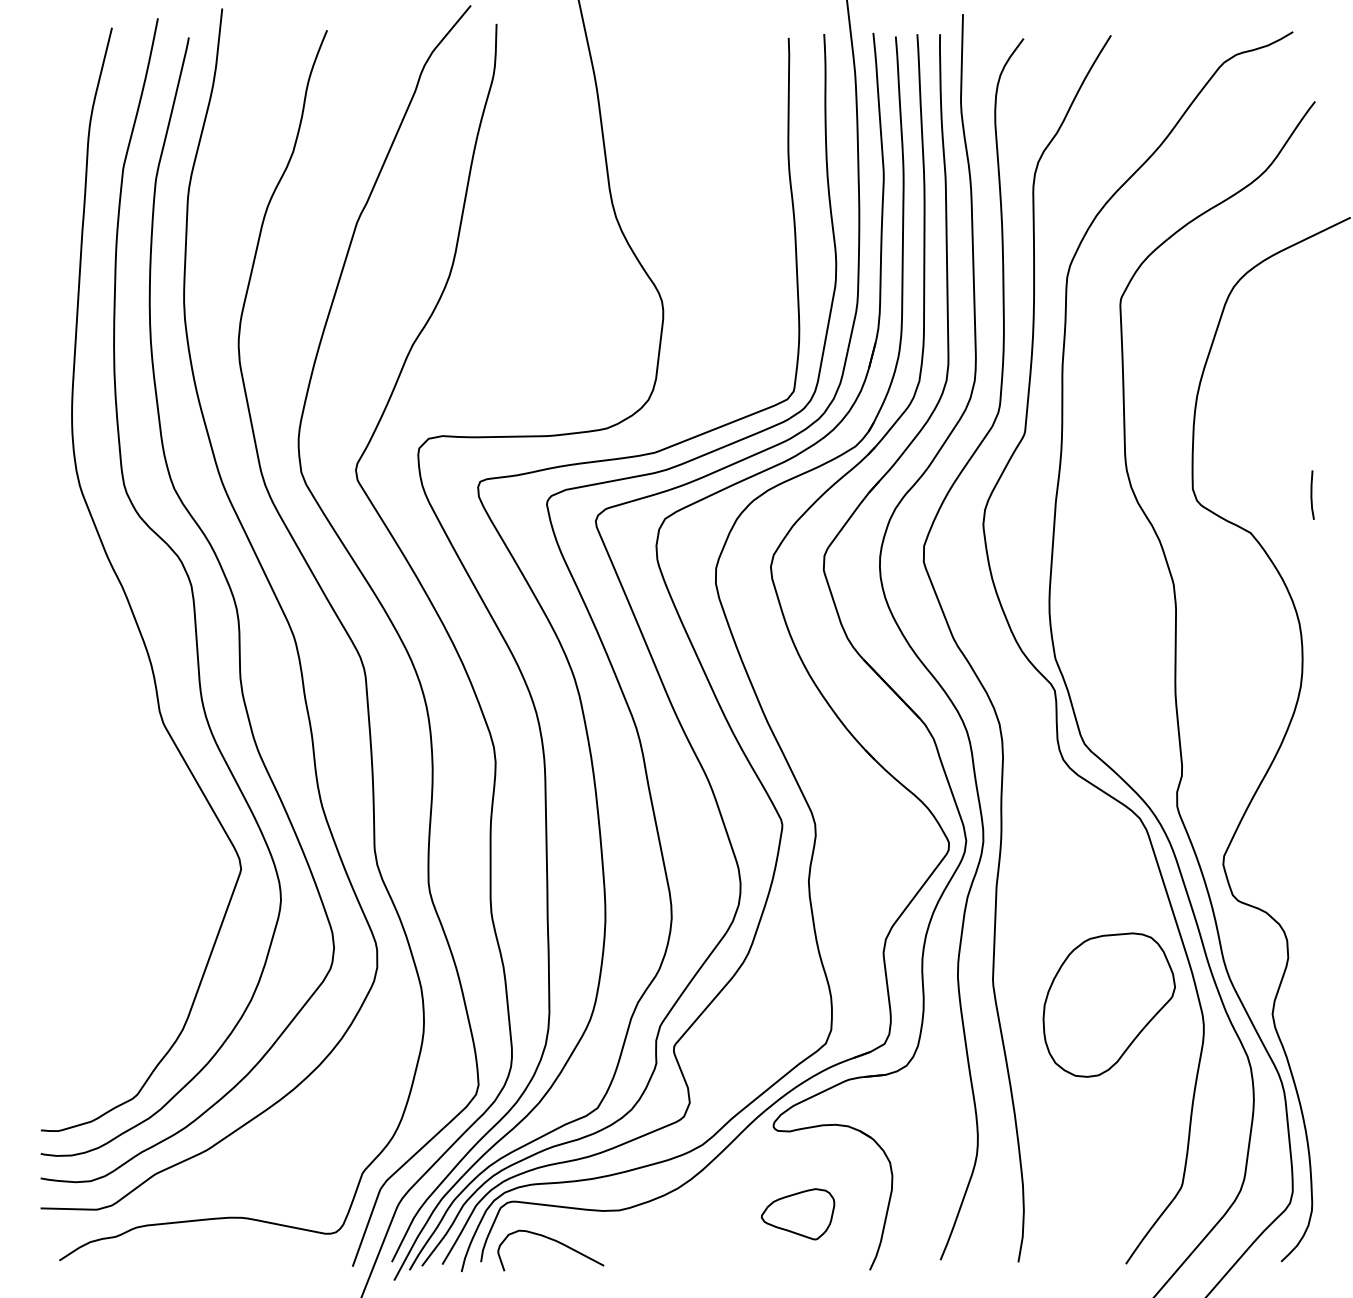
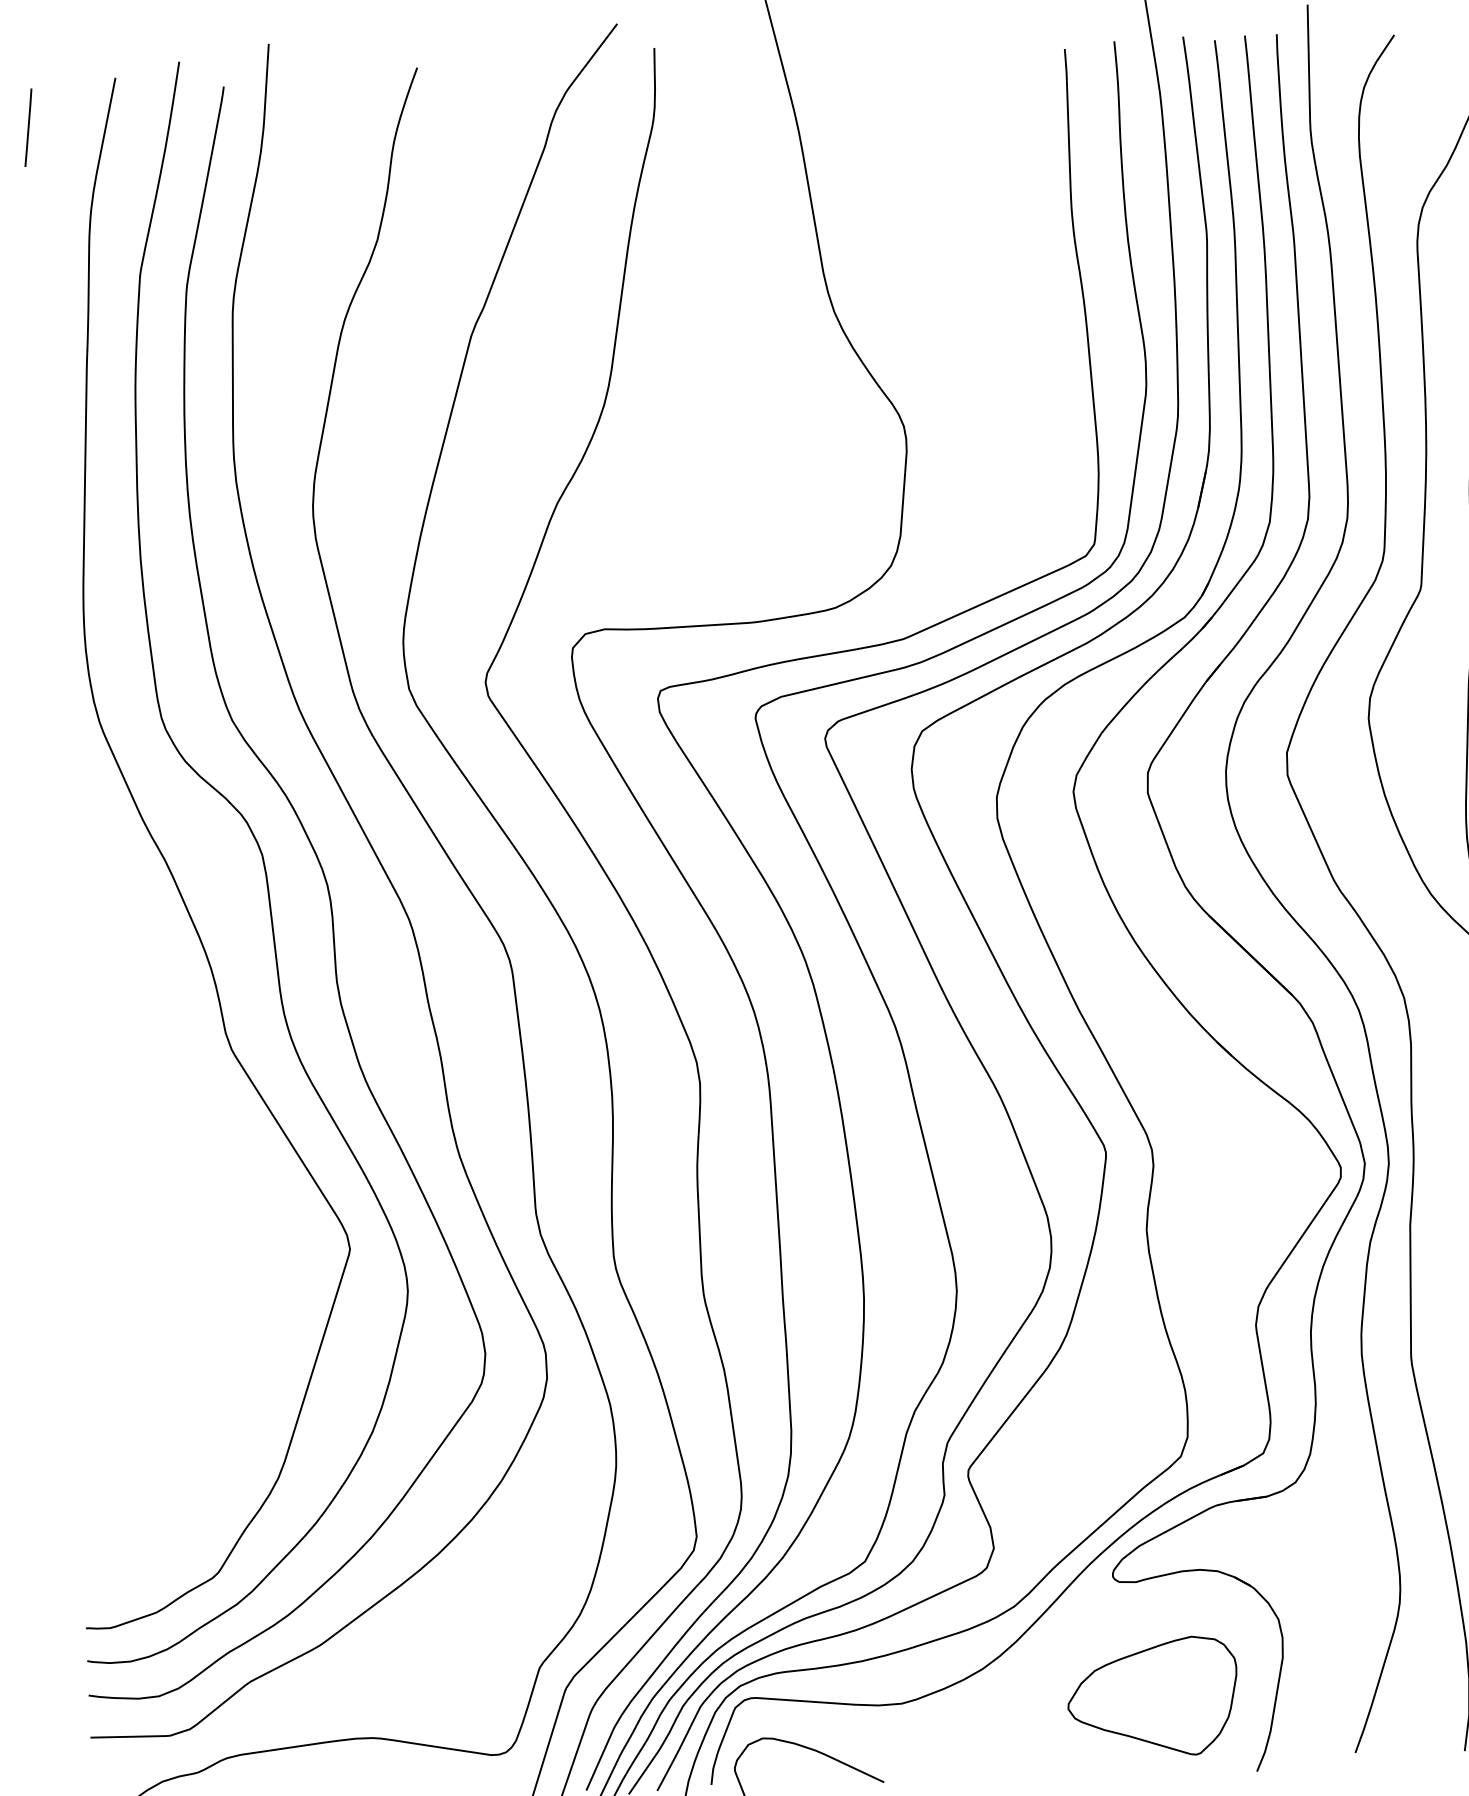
line: (48, 60) -> (28, 127), added
part: (797, 1214) -> (1151, 1698), size x1.67

